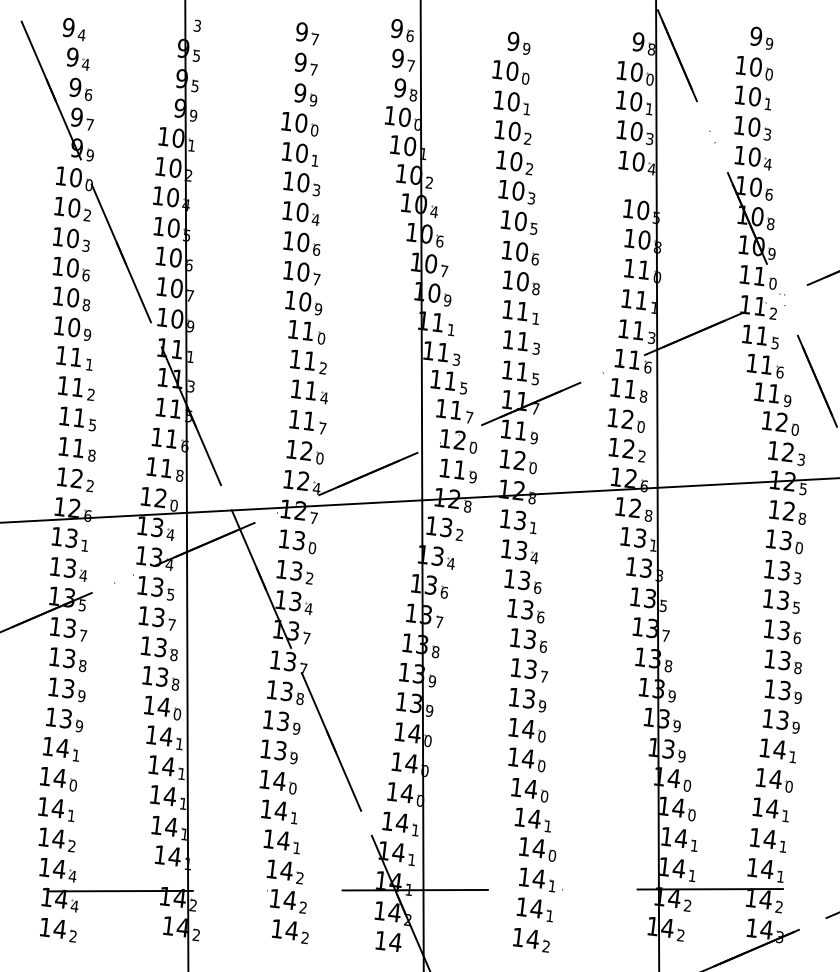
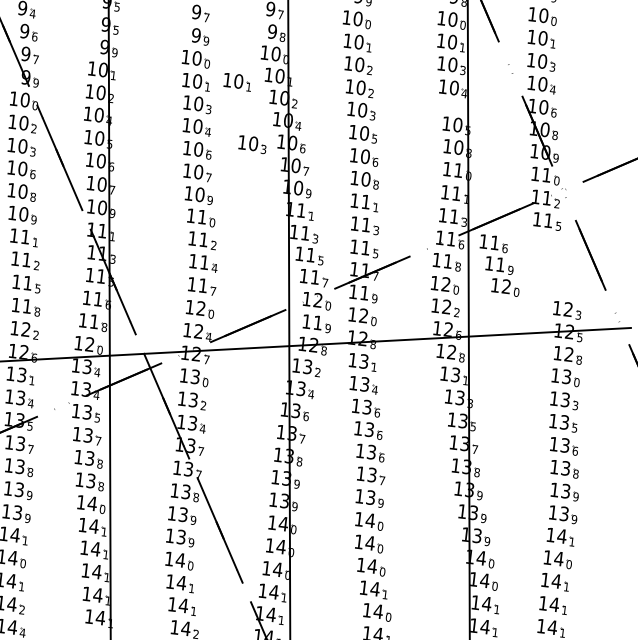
part: (353, 154) -> (236, 82), added
part: (373, 236) -> (252, 144), added
part: (772, 394) -> (499, 265), moved

